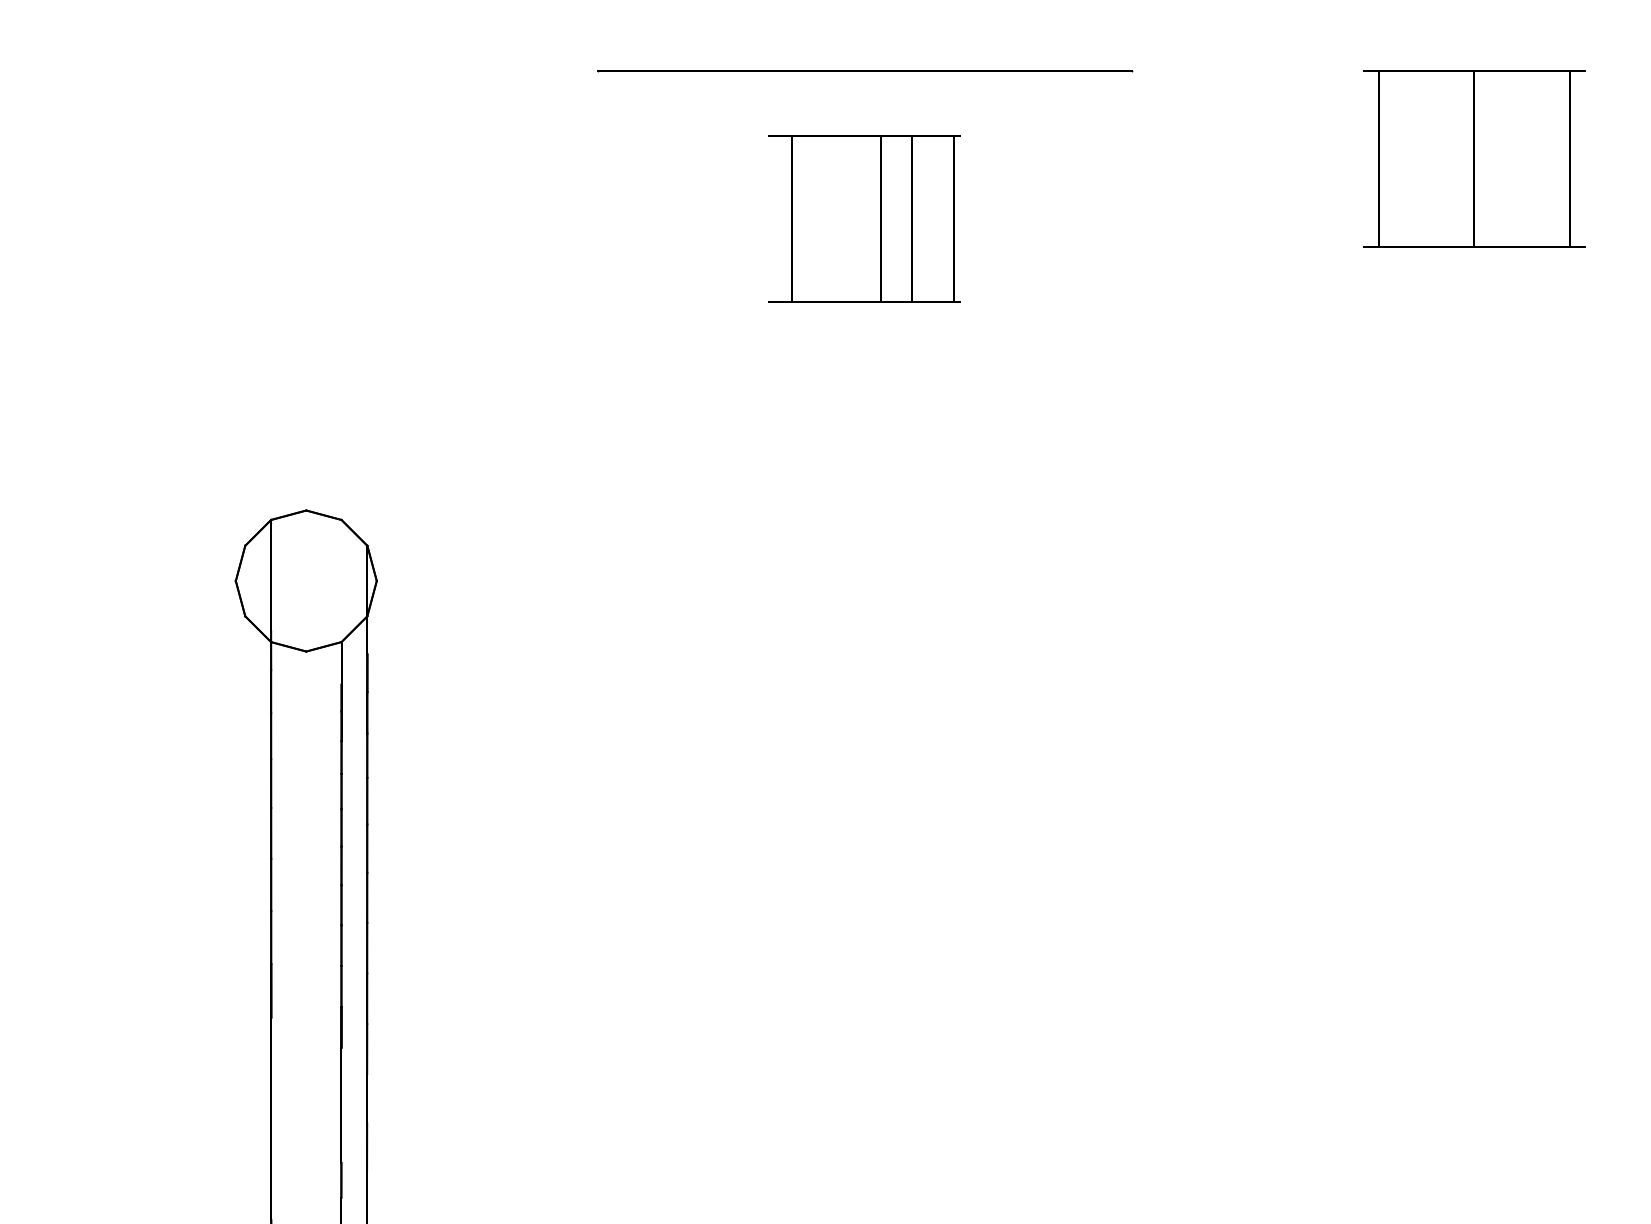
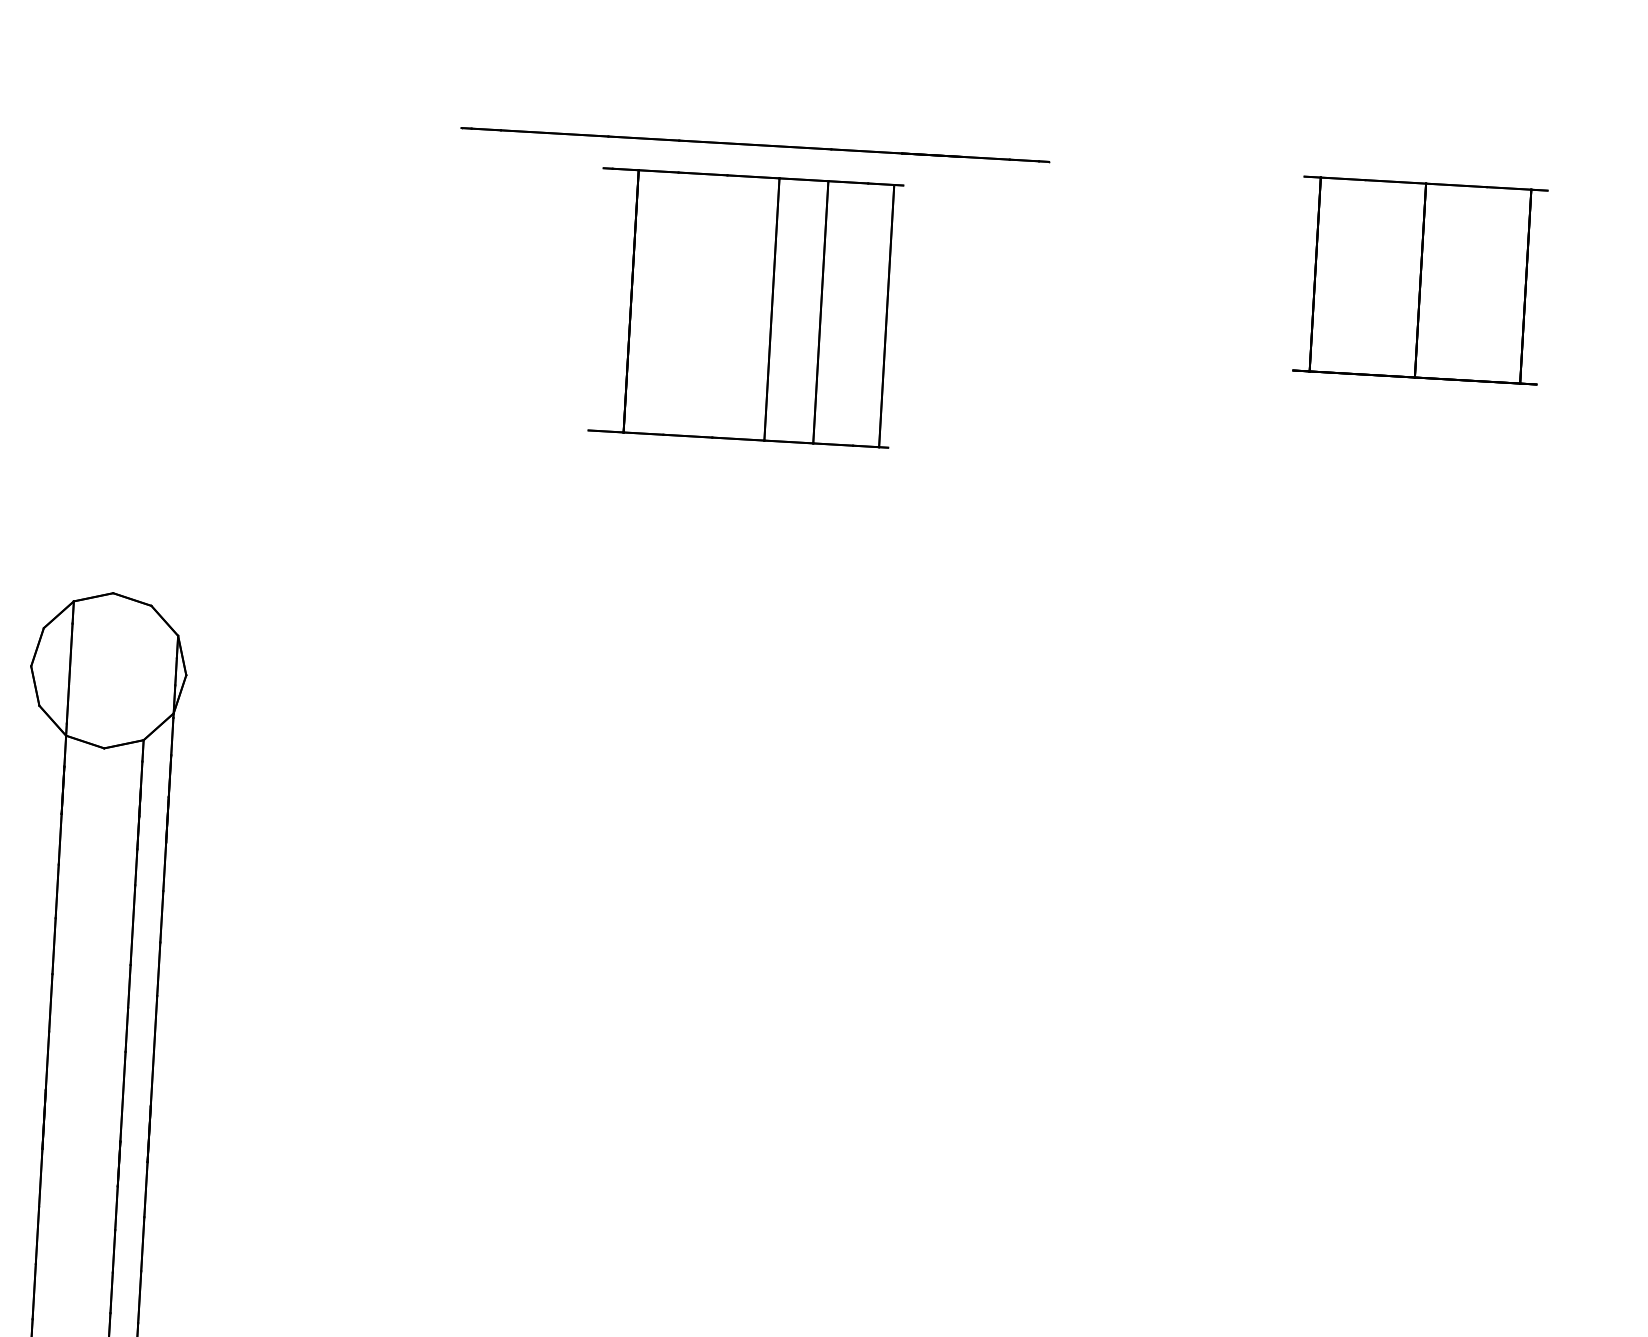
part: (864, 218) -> (745, 307), size x1.43

